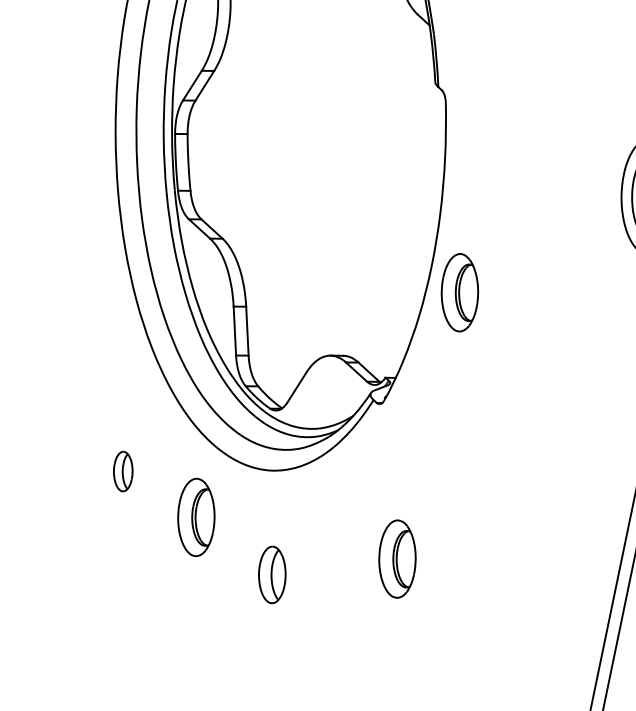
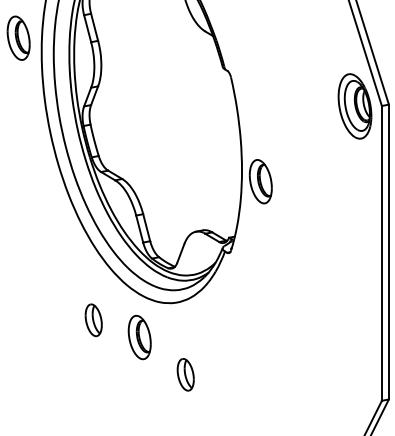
part: (122, 471) -> (93, 320), size x1.43
part: (397, 558) -> (256, 337), removed
part: (271, 574) -> (185, 374), moved

